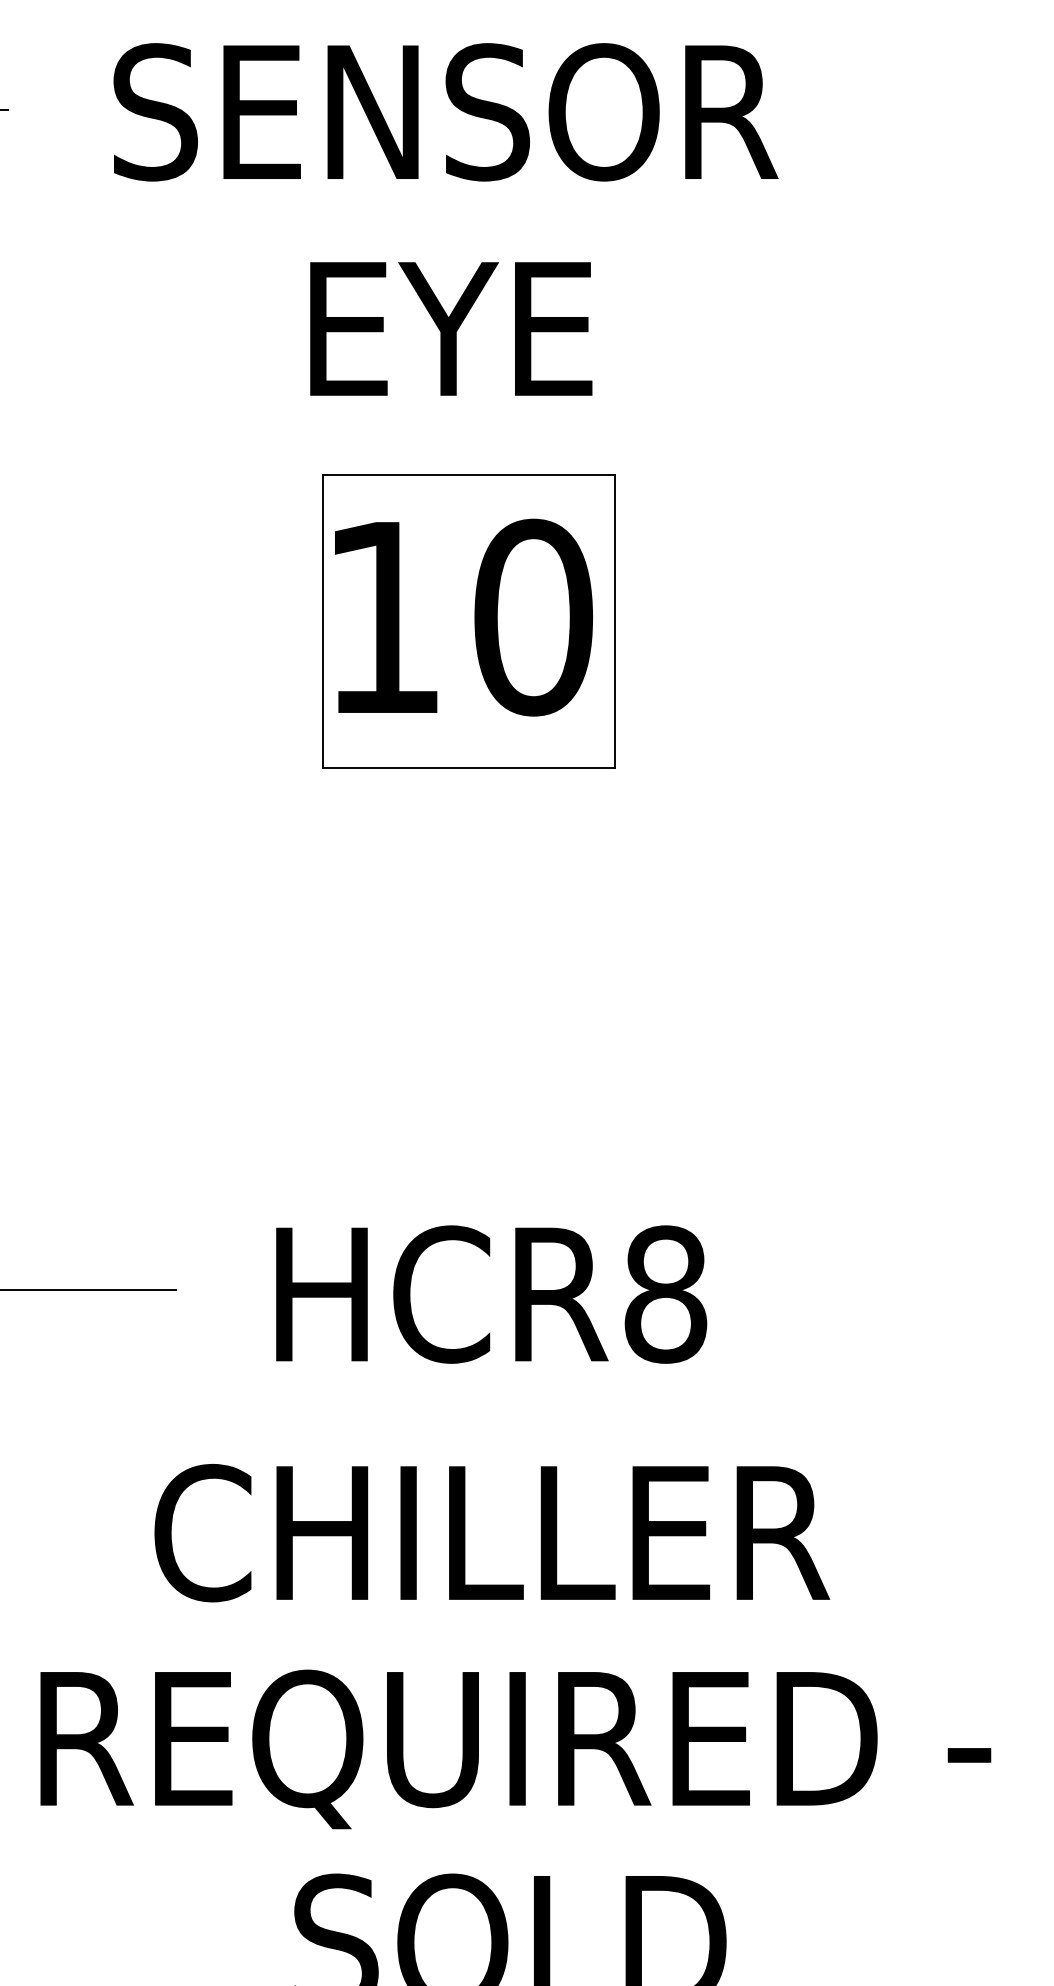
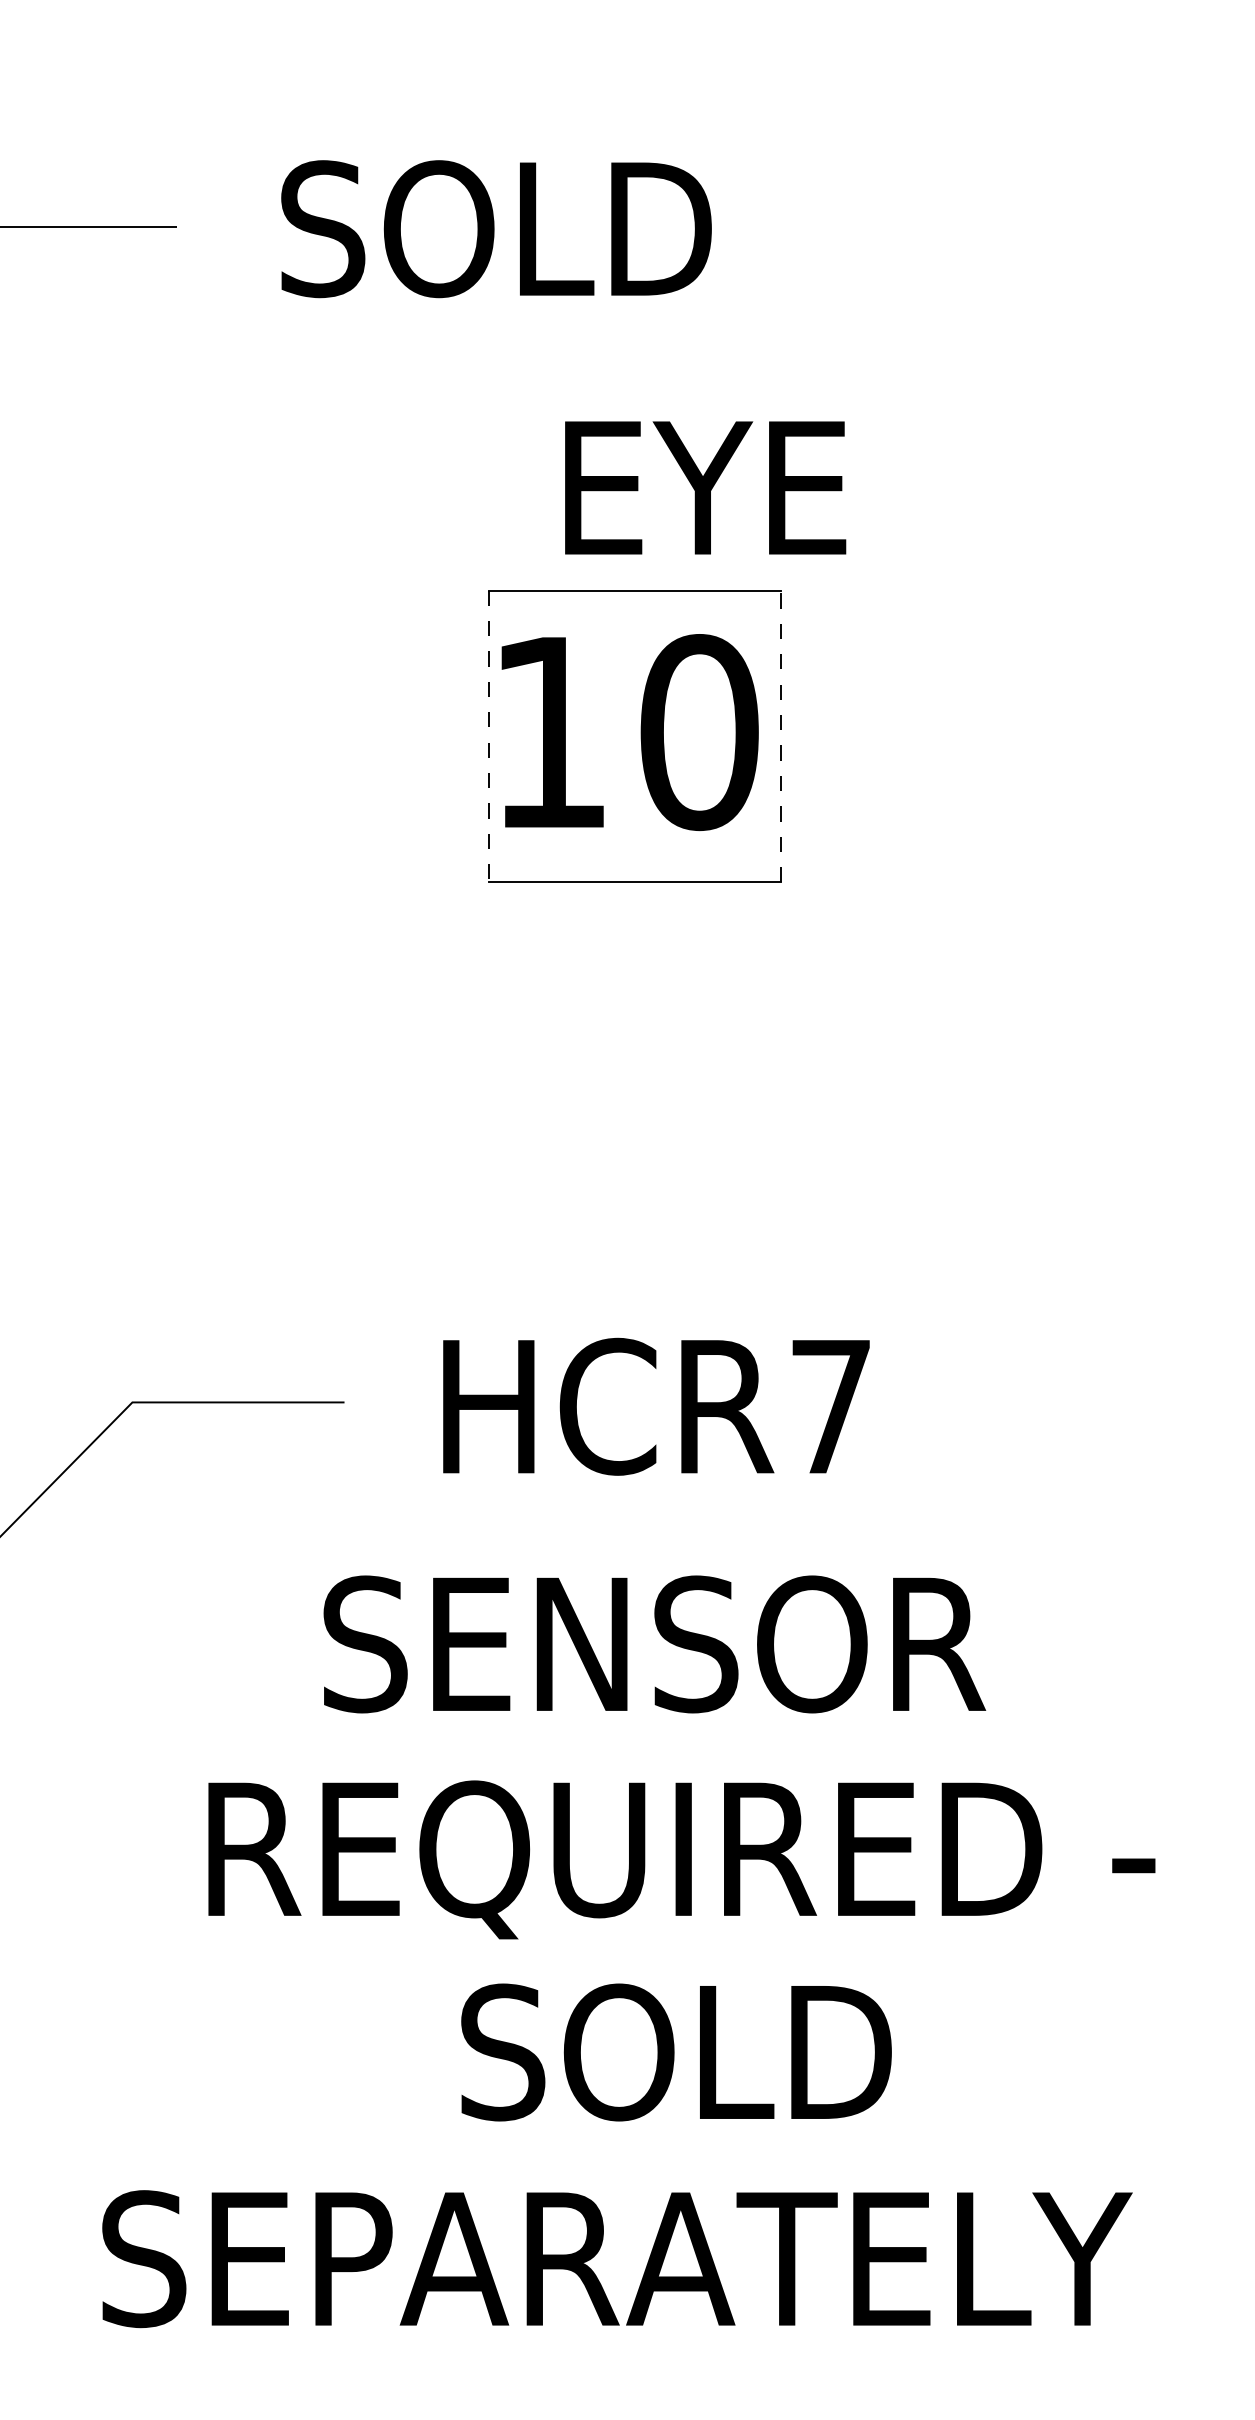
text: (497, 112) -> (663, 229), SENSOR -> SOLD
text: (451, 328) -> (705, 487), moved
line: (322, 621) -> (489, 736), solid -> dashed
line: (615, 621) -> (781, 736), solid -> dashed
text: (665, 1294) -> (831, 1406), HCR8 -> HCR7
text: (492, 1533) -> (658, 1644), CHILLER -> SENSOR

